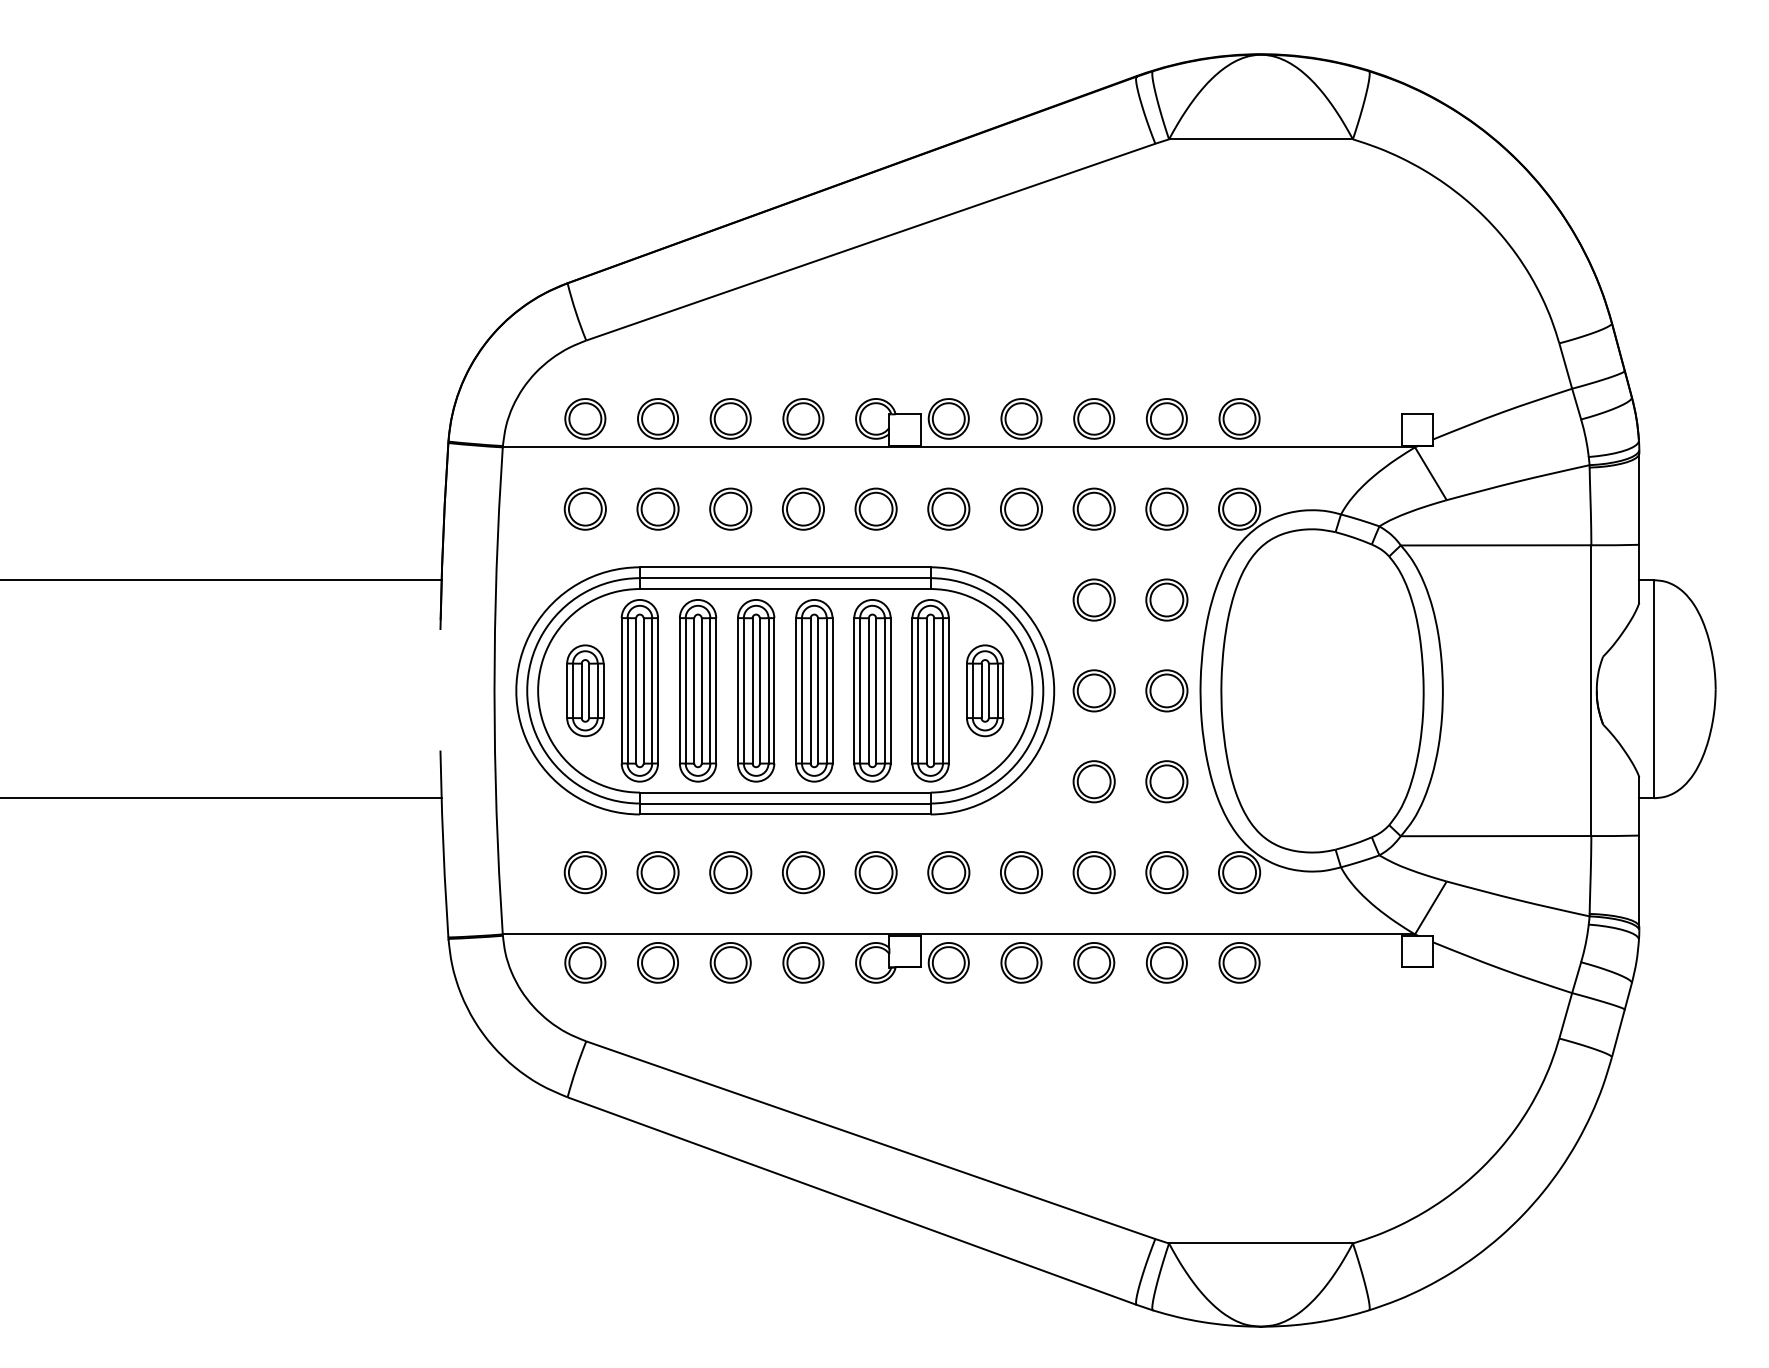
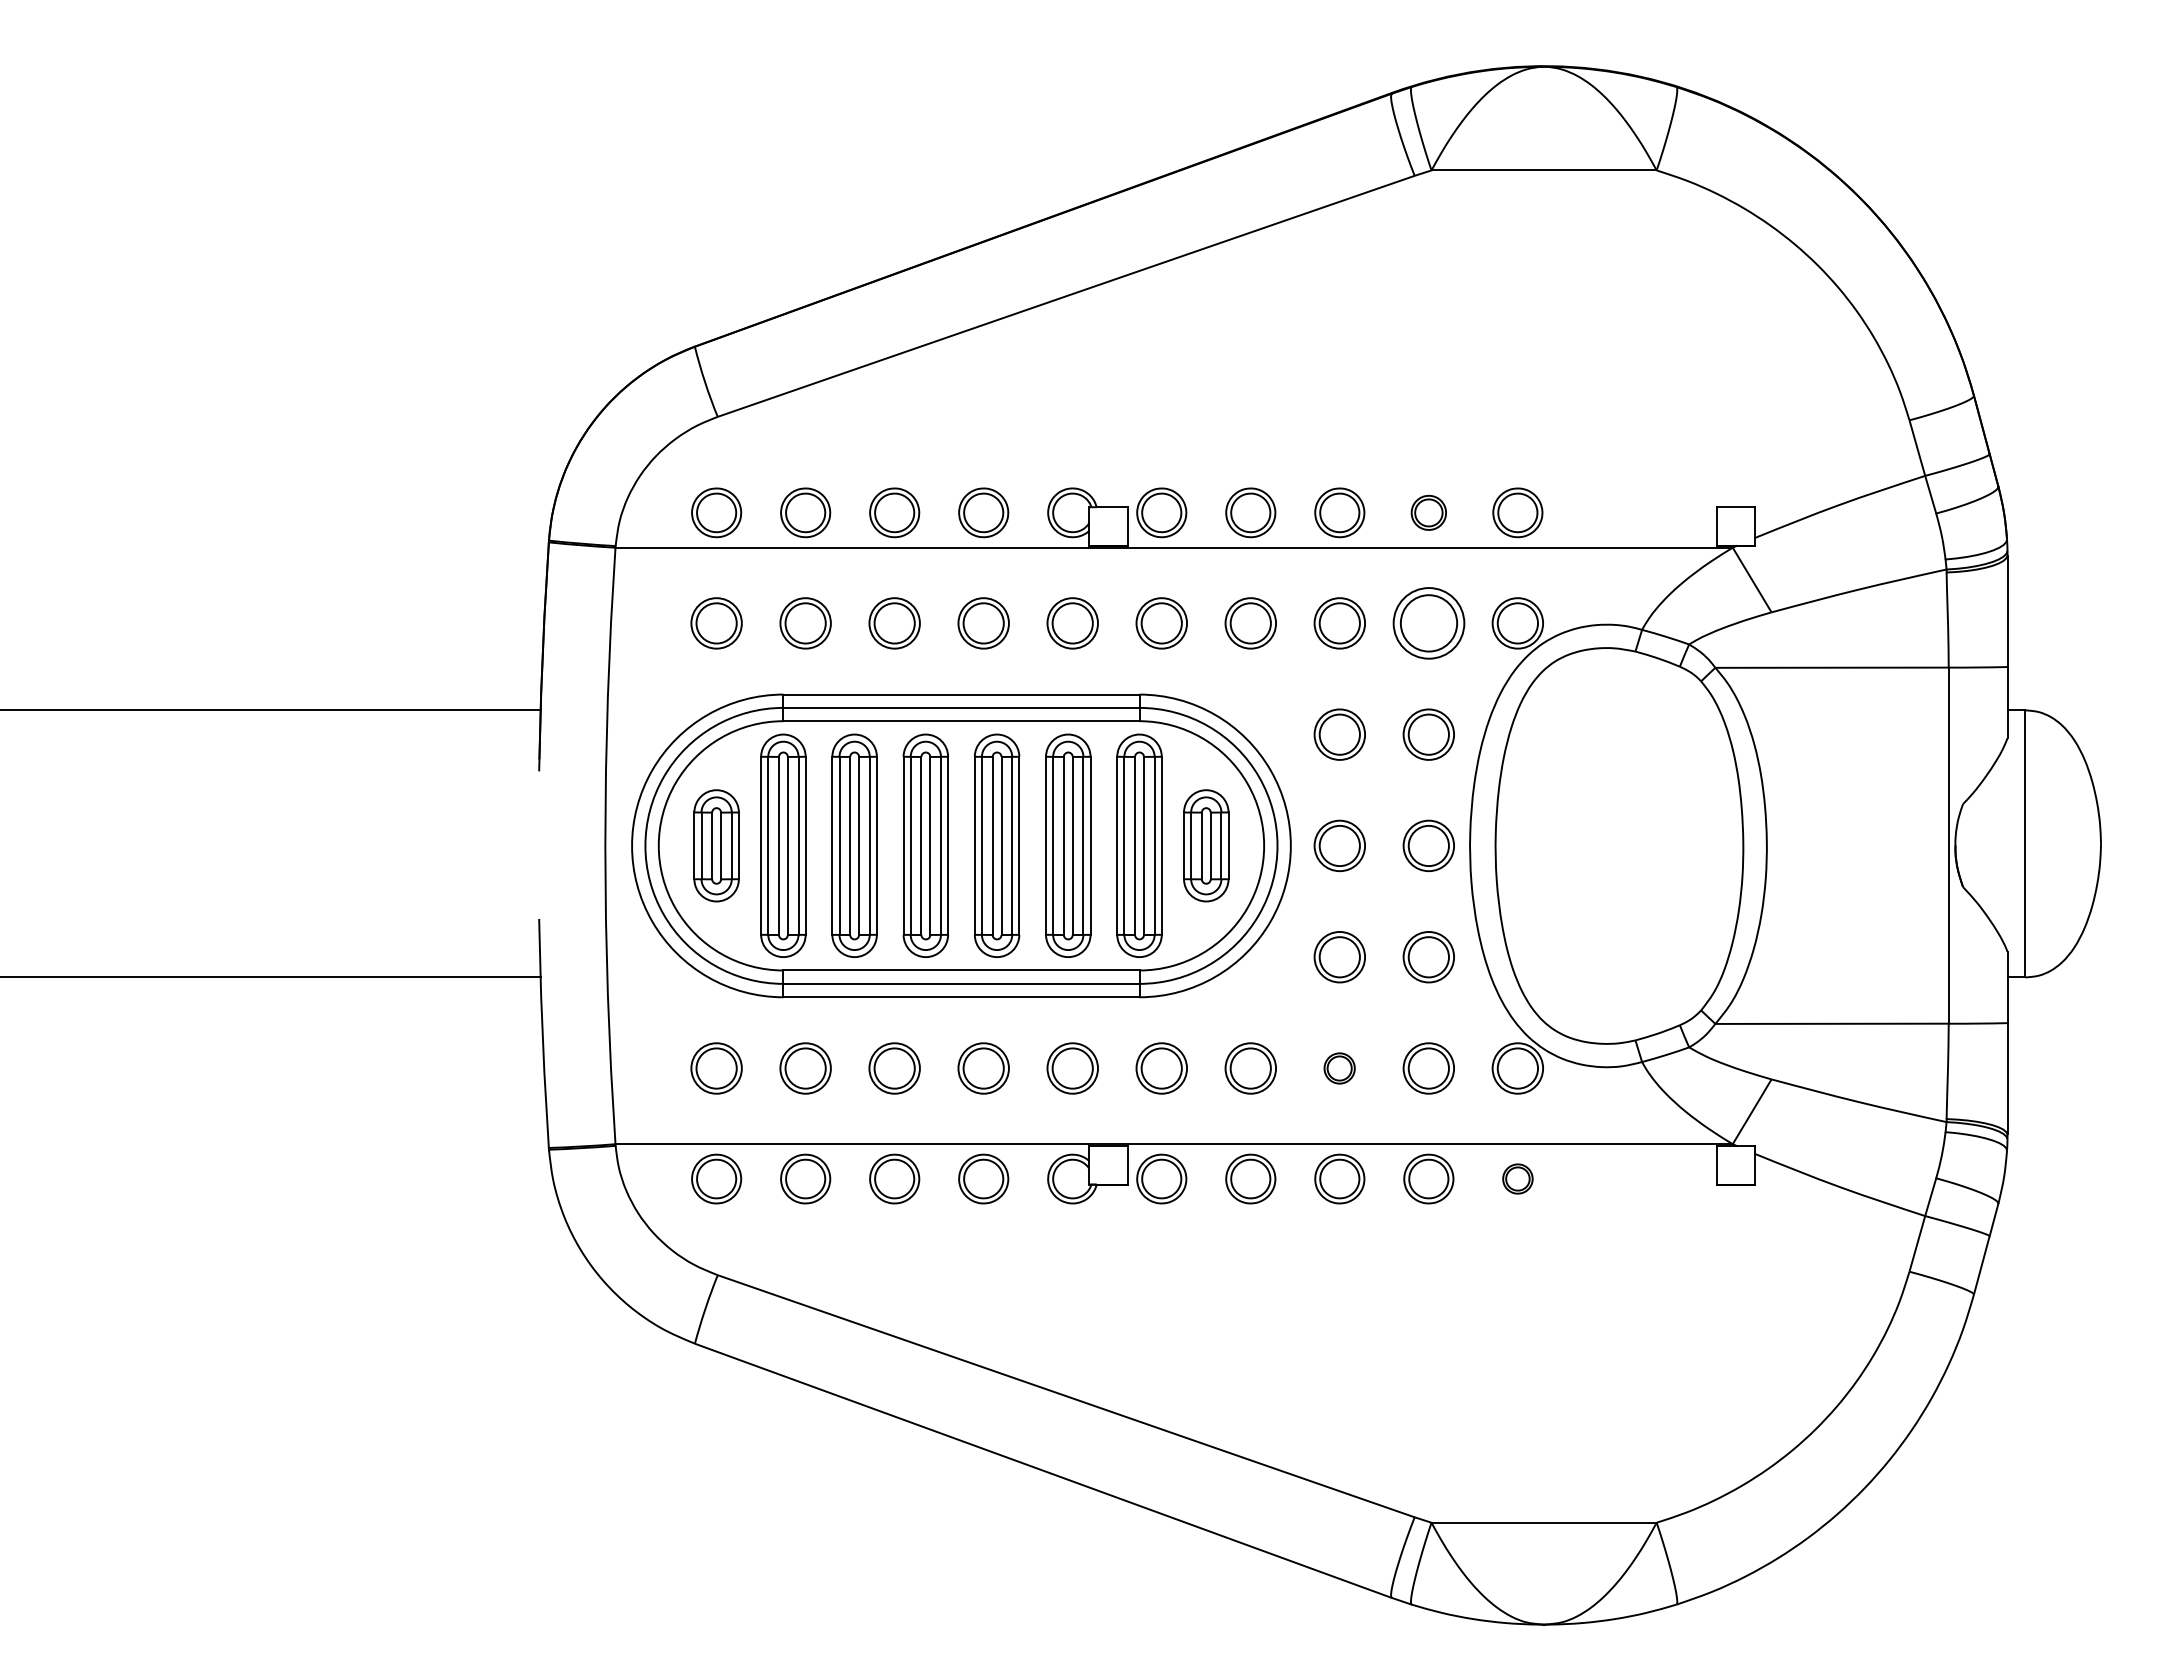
part: (1166, 418) -> (1428, 512), size x0.7
part: (1166, 509) -> (1428, 623), size x1.4
part: (1093, 872) -> (1339, 1068), size x0.6
part: (1239, 962) -> (1517, 1178), size x0.6

